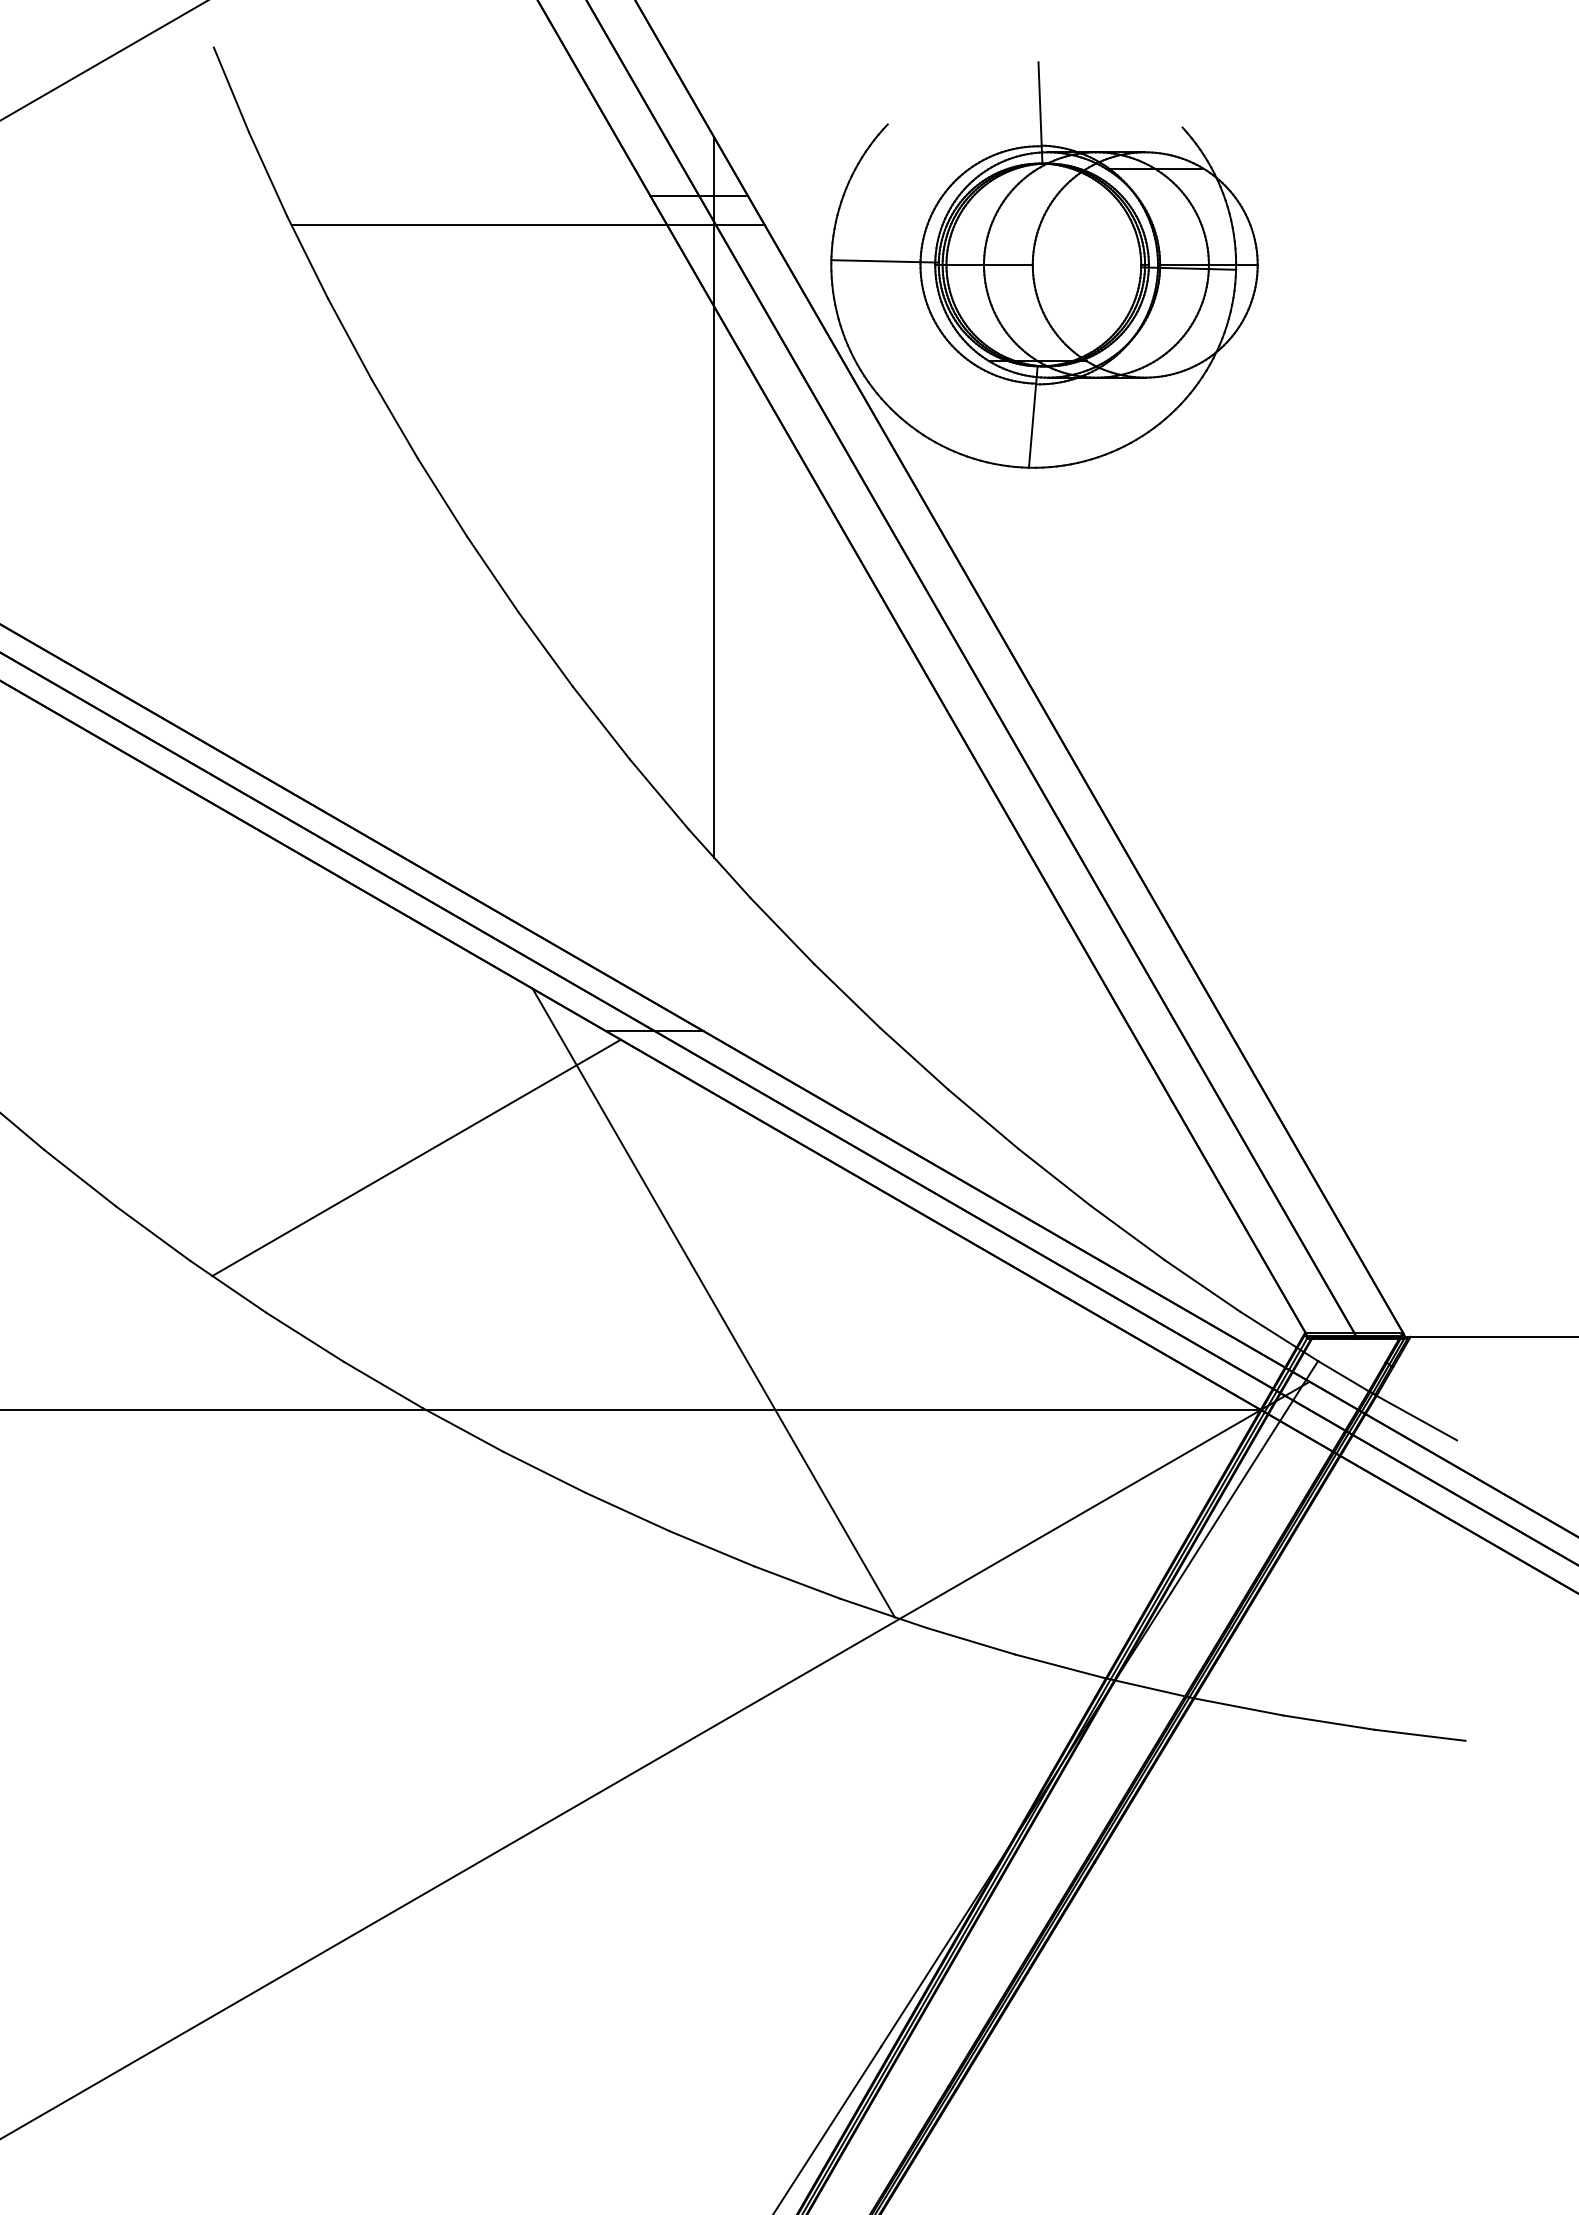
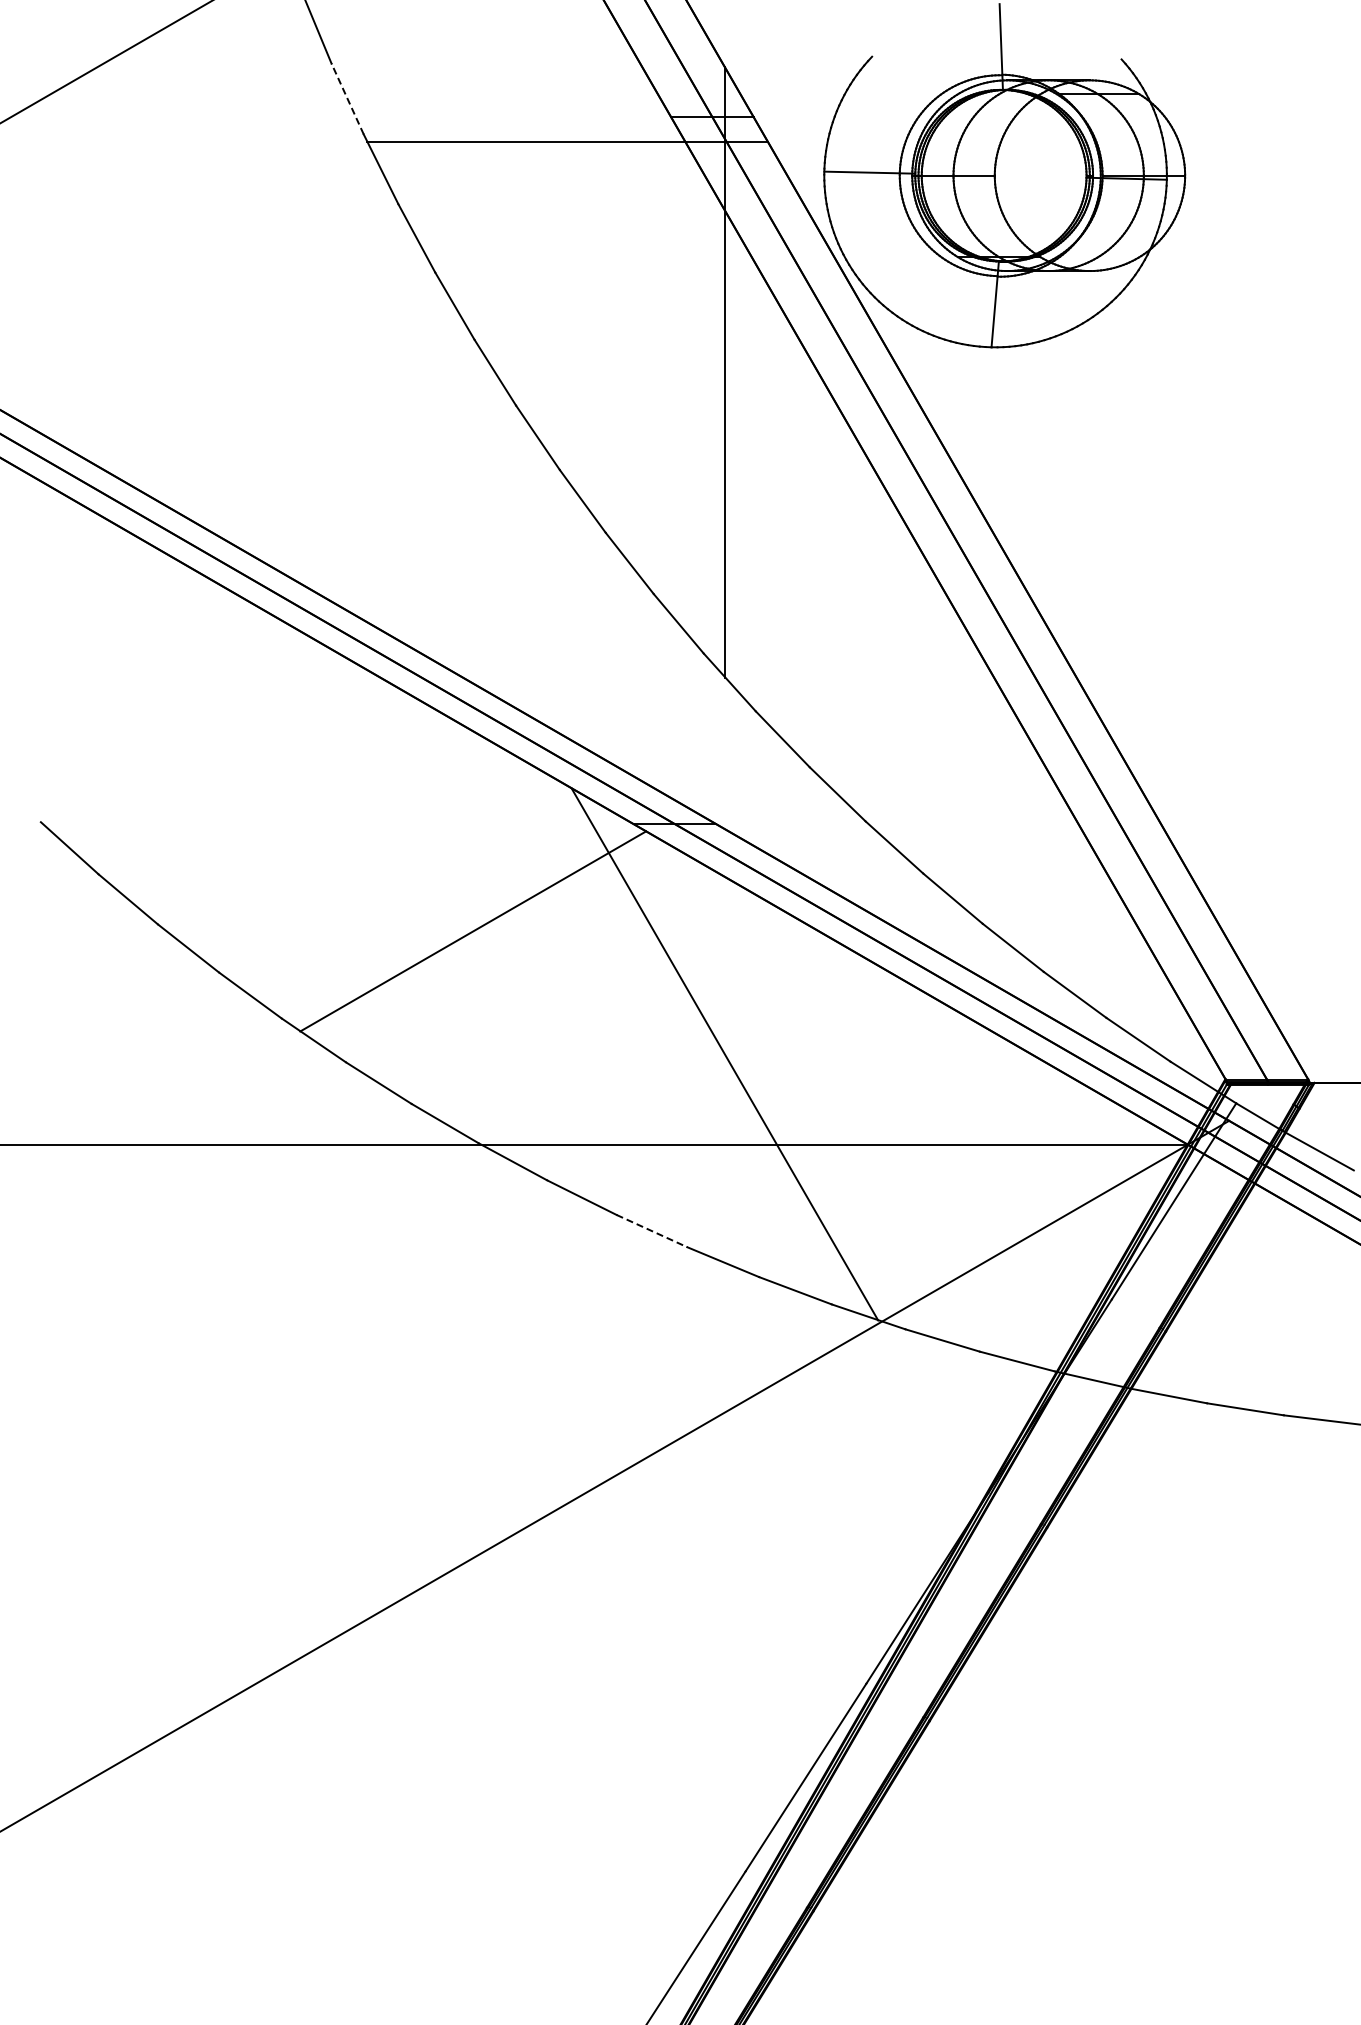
line: (267, 174) -> (347, 99), solid -> dashed
line: (628, 1512) -> (652, 1231), solid -> dashed

